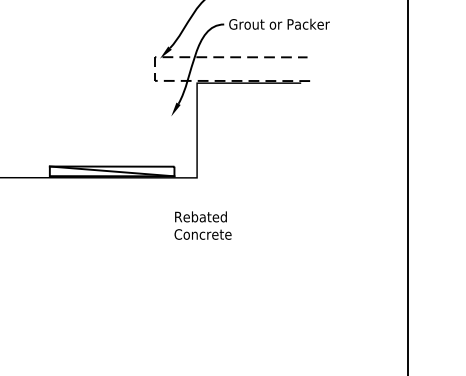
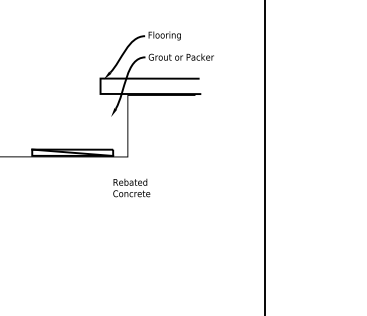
line: (154, 69) -> (100, 86), dashed -> solid

